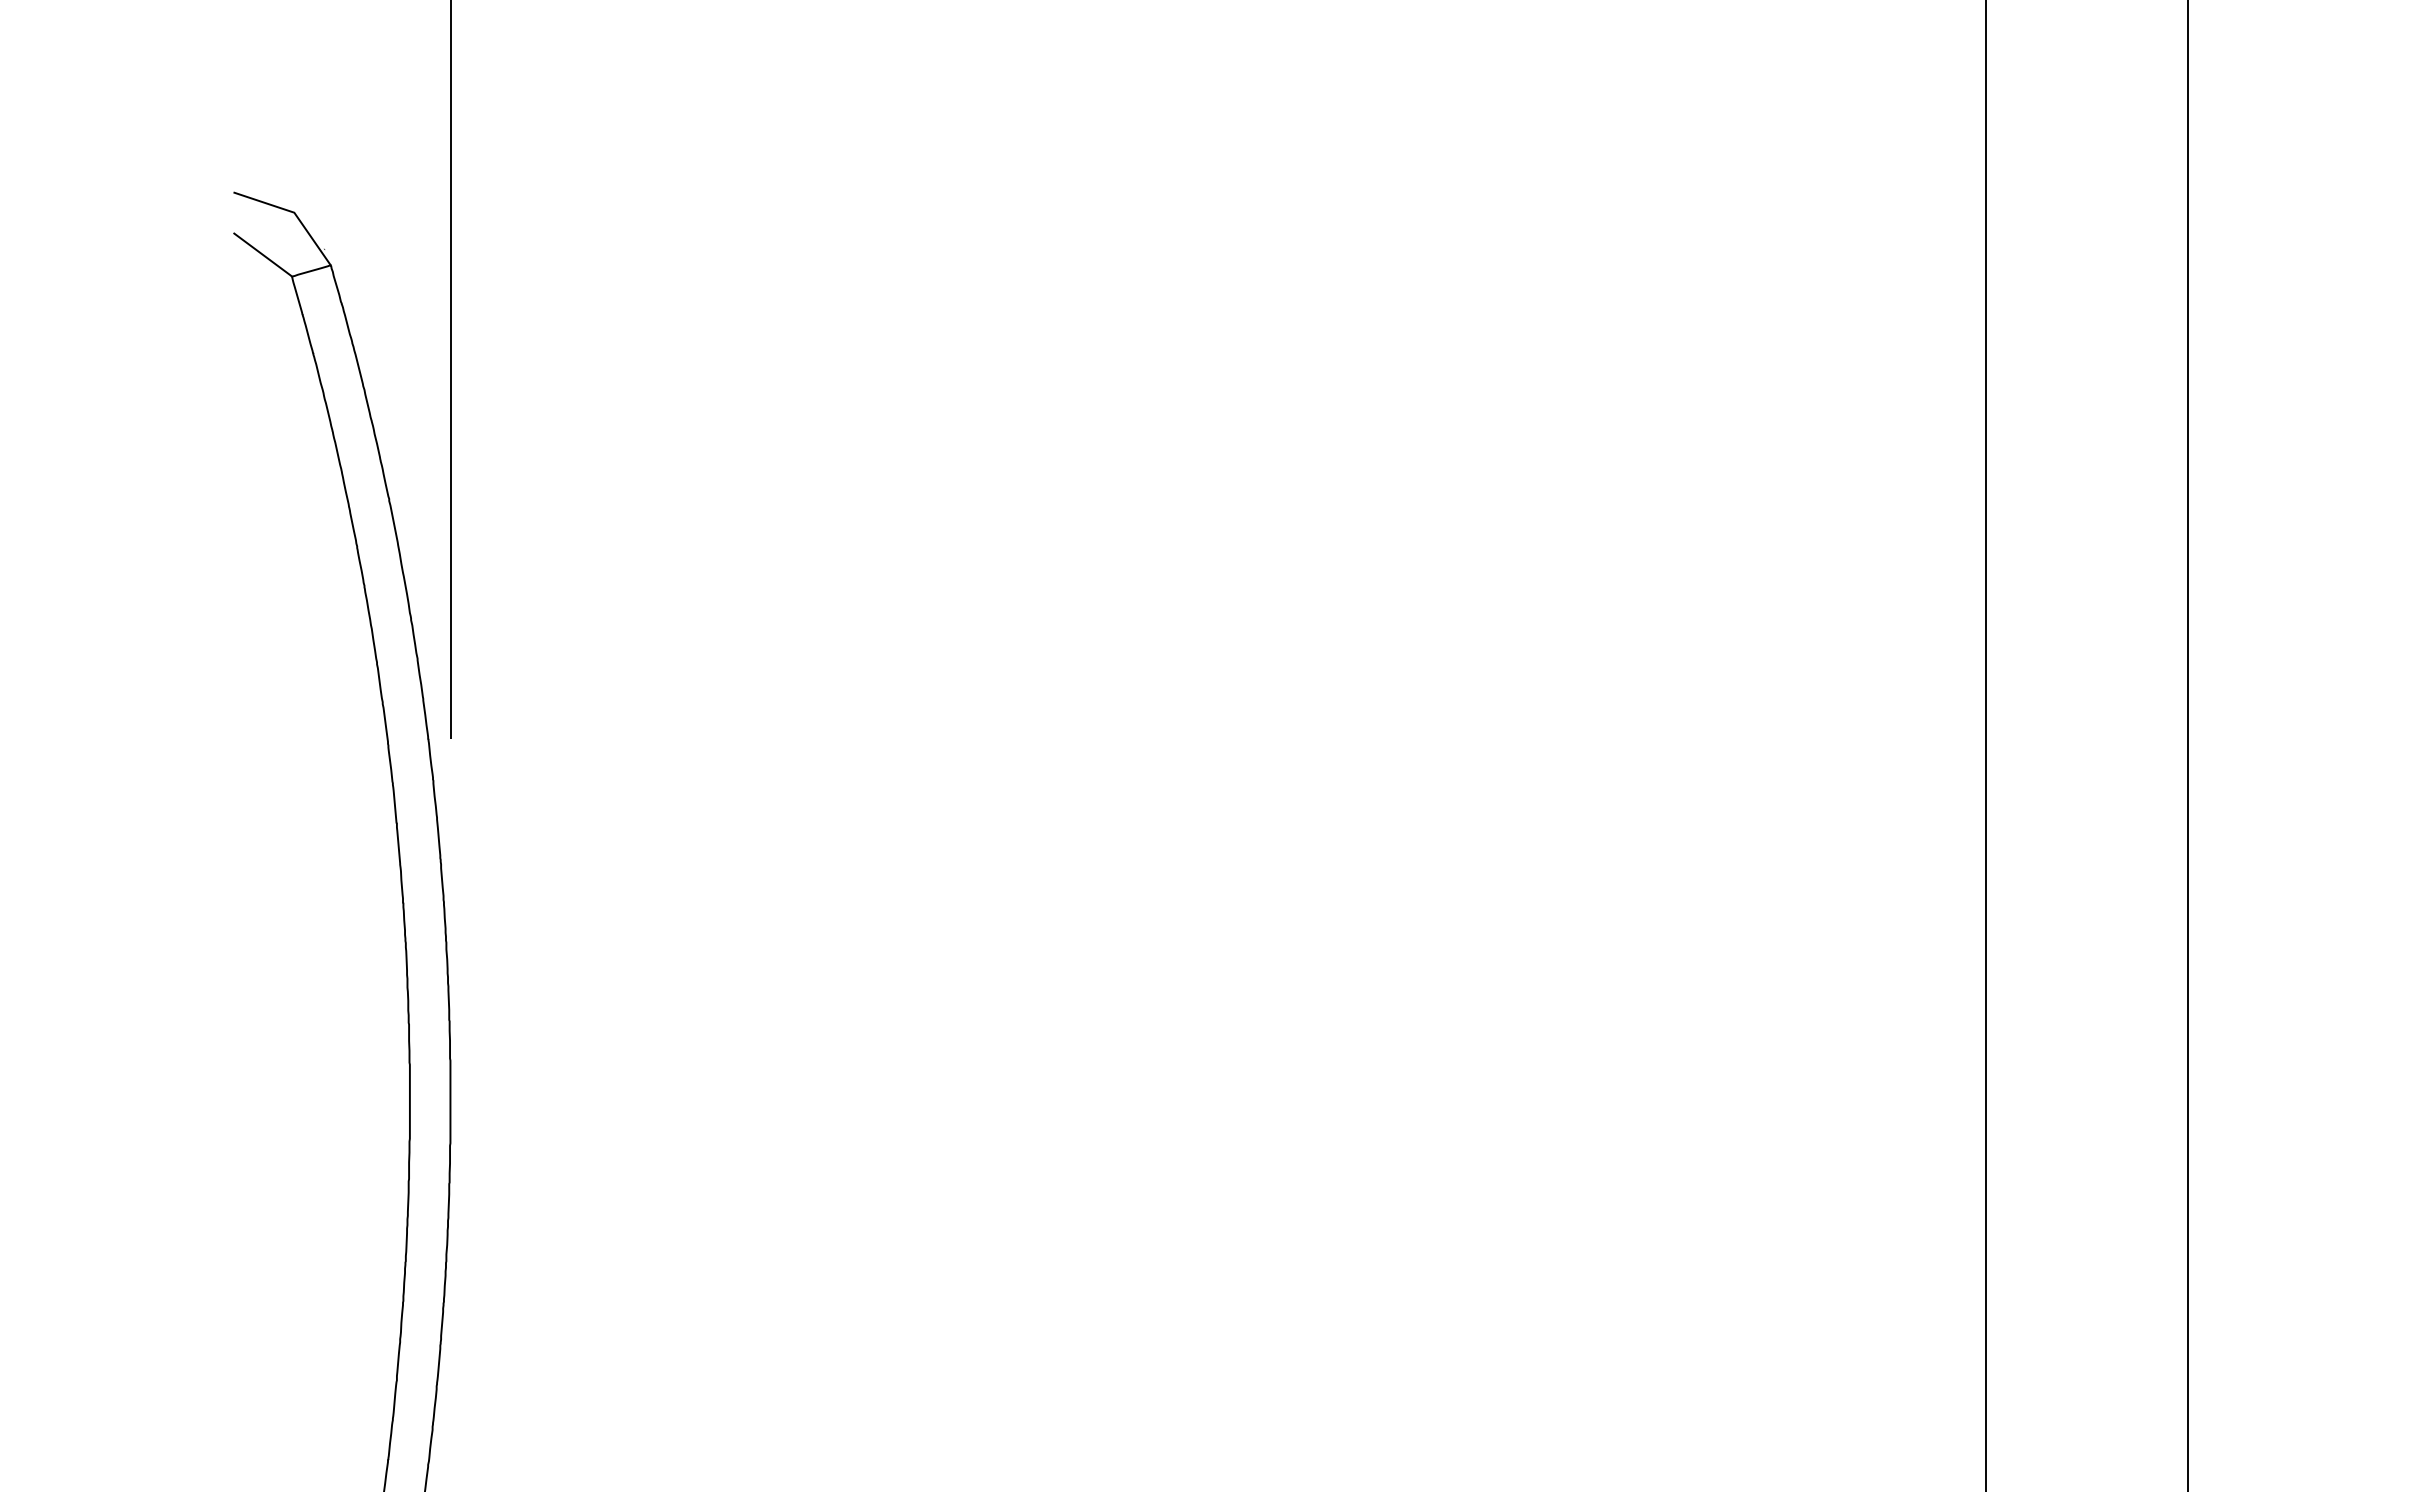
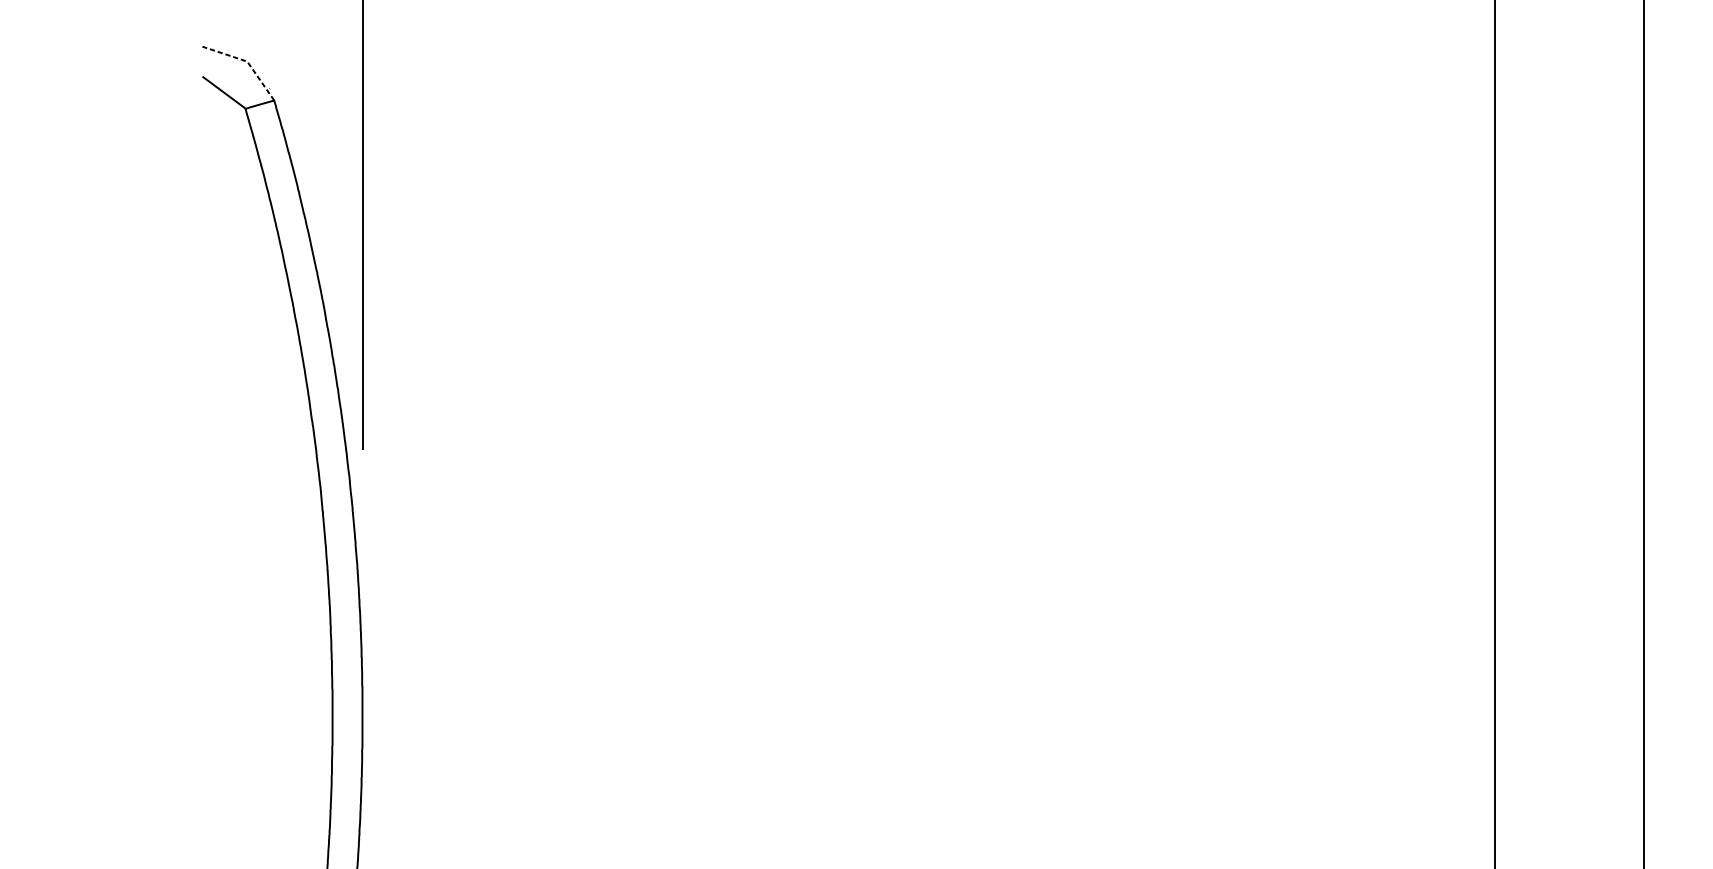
line: (294, 212) -> (247, 61), solid -> dashed

